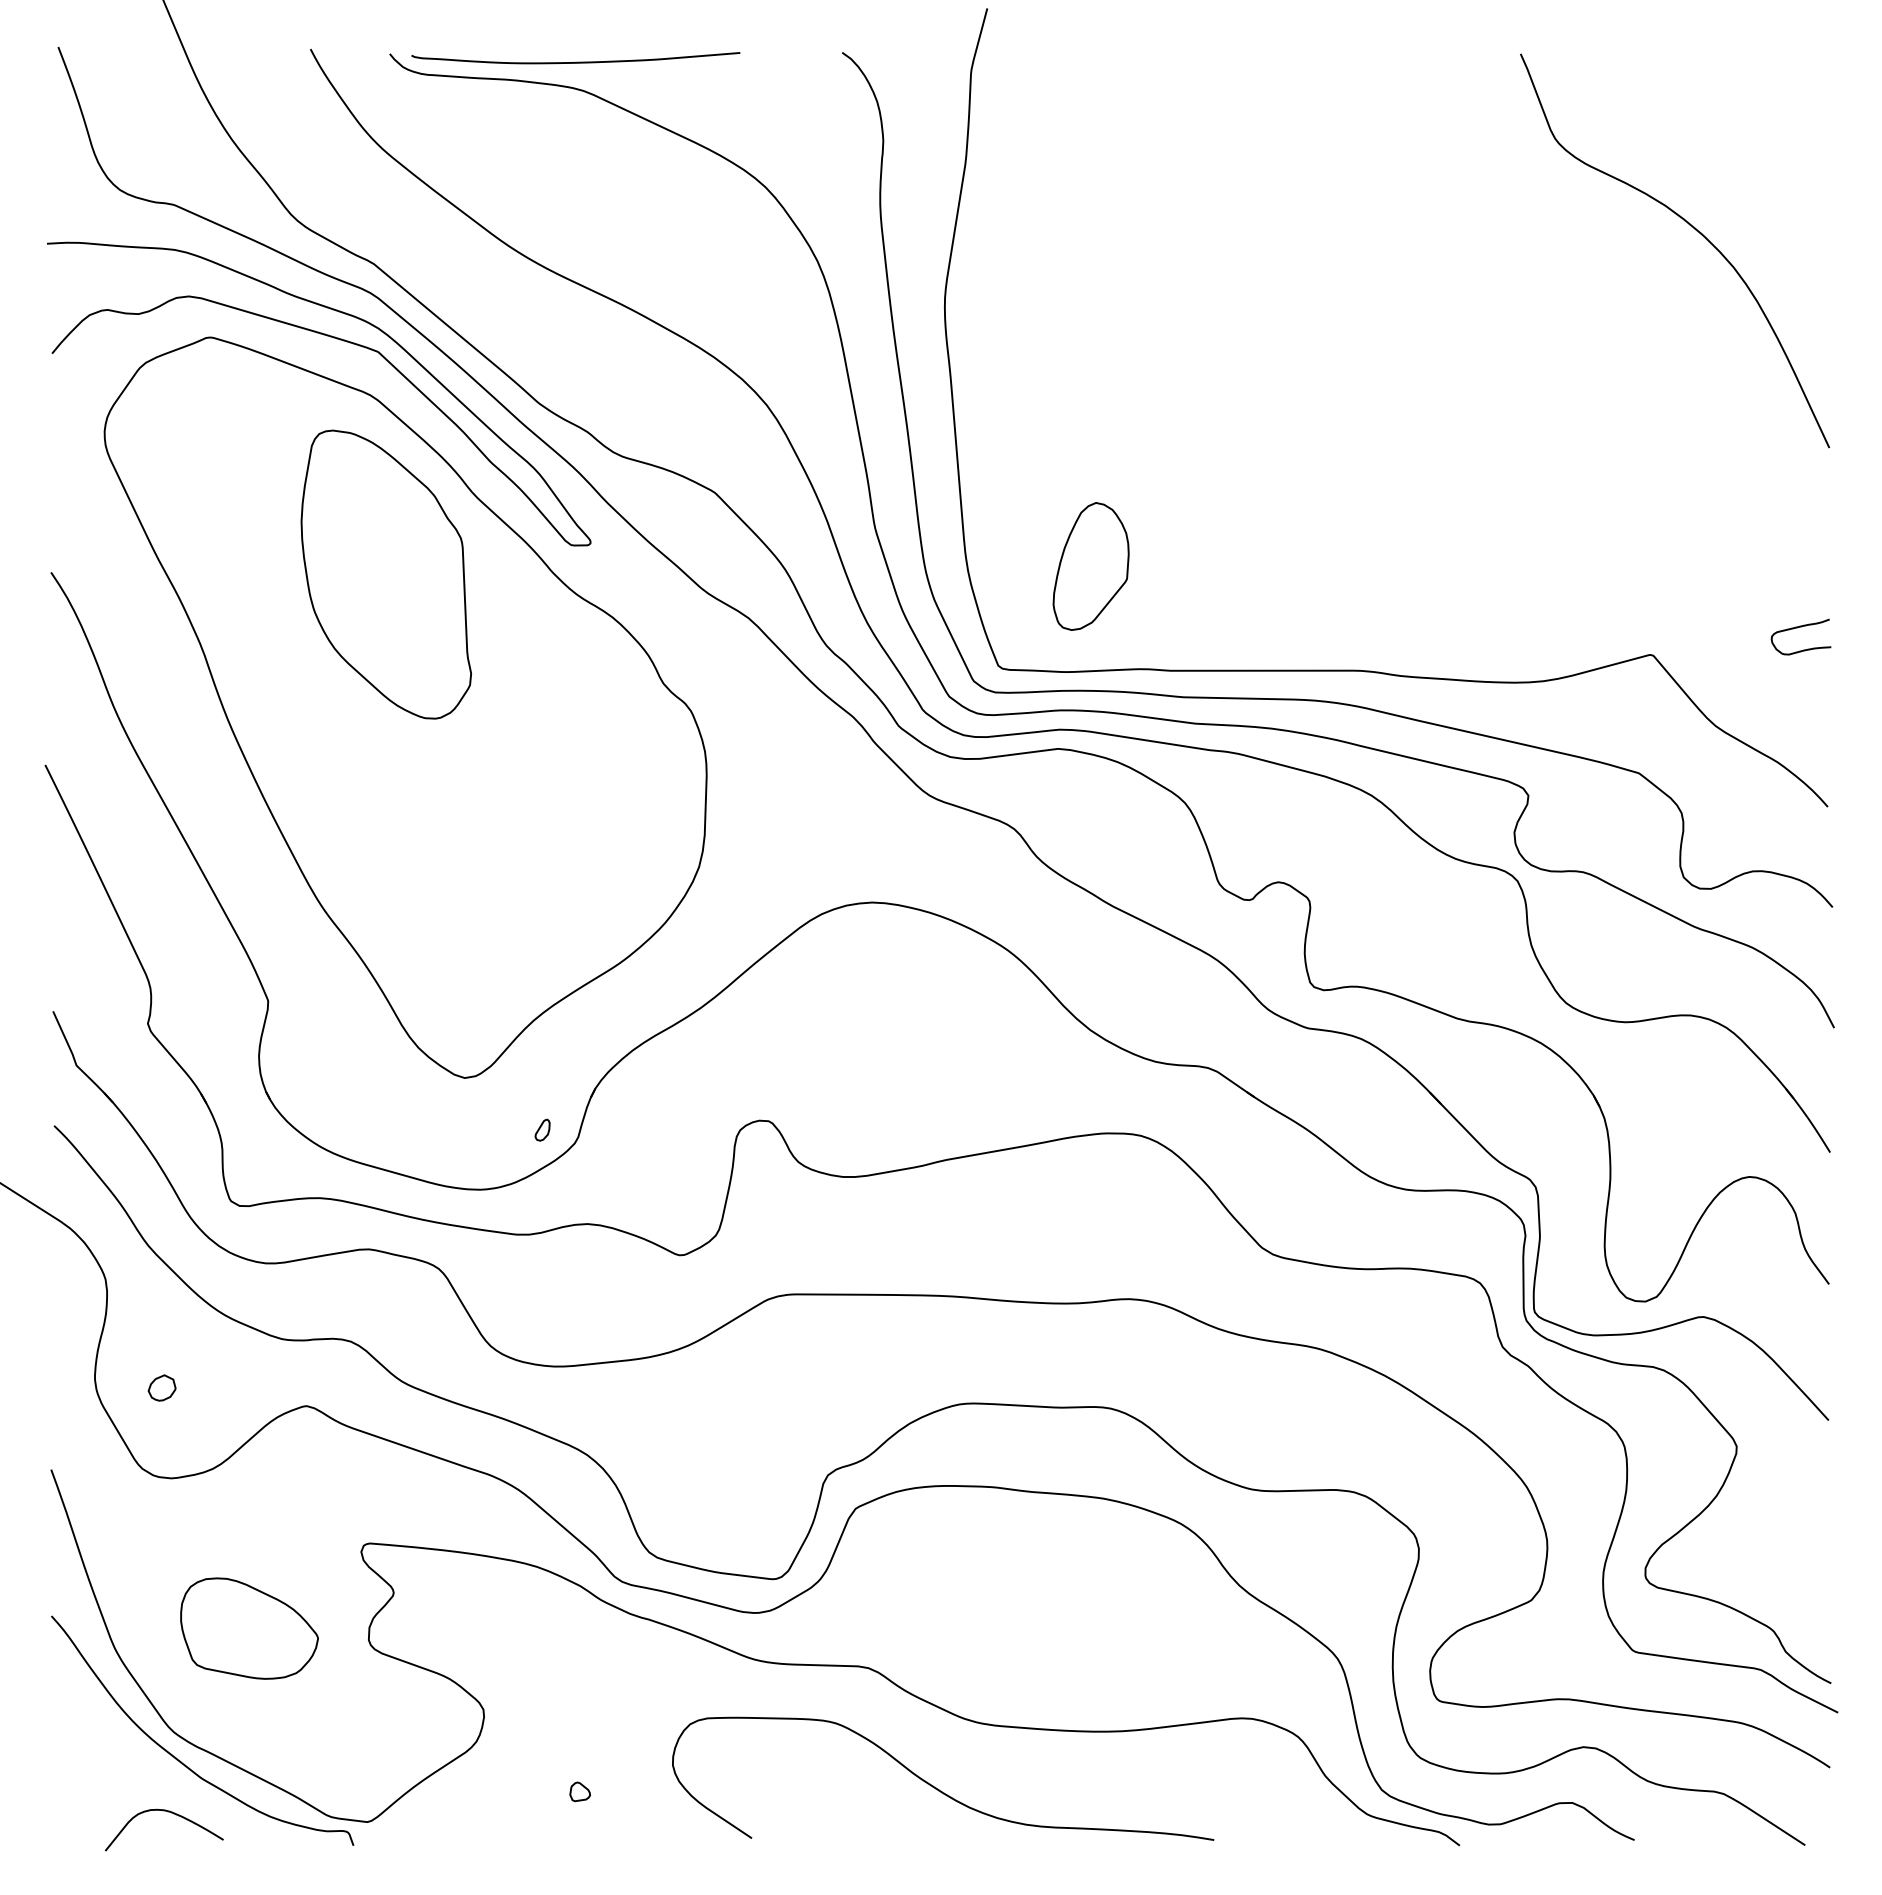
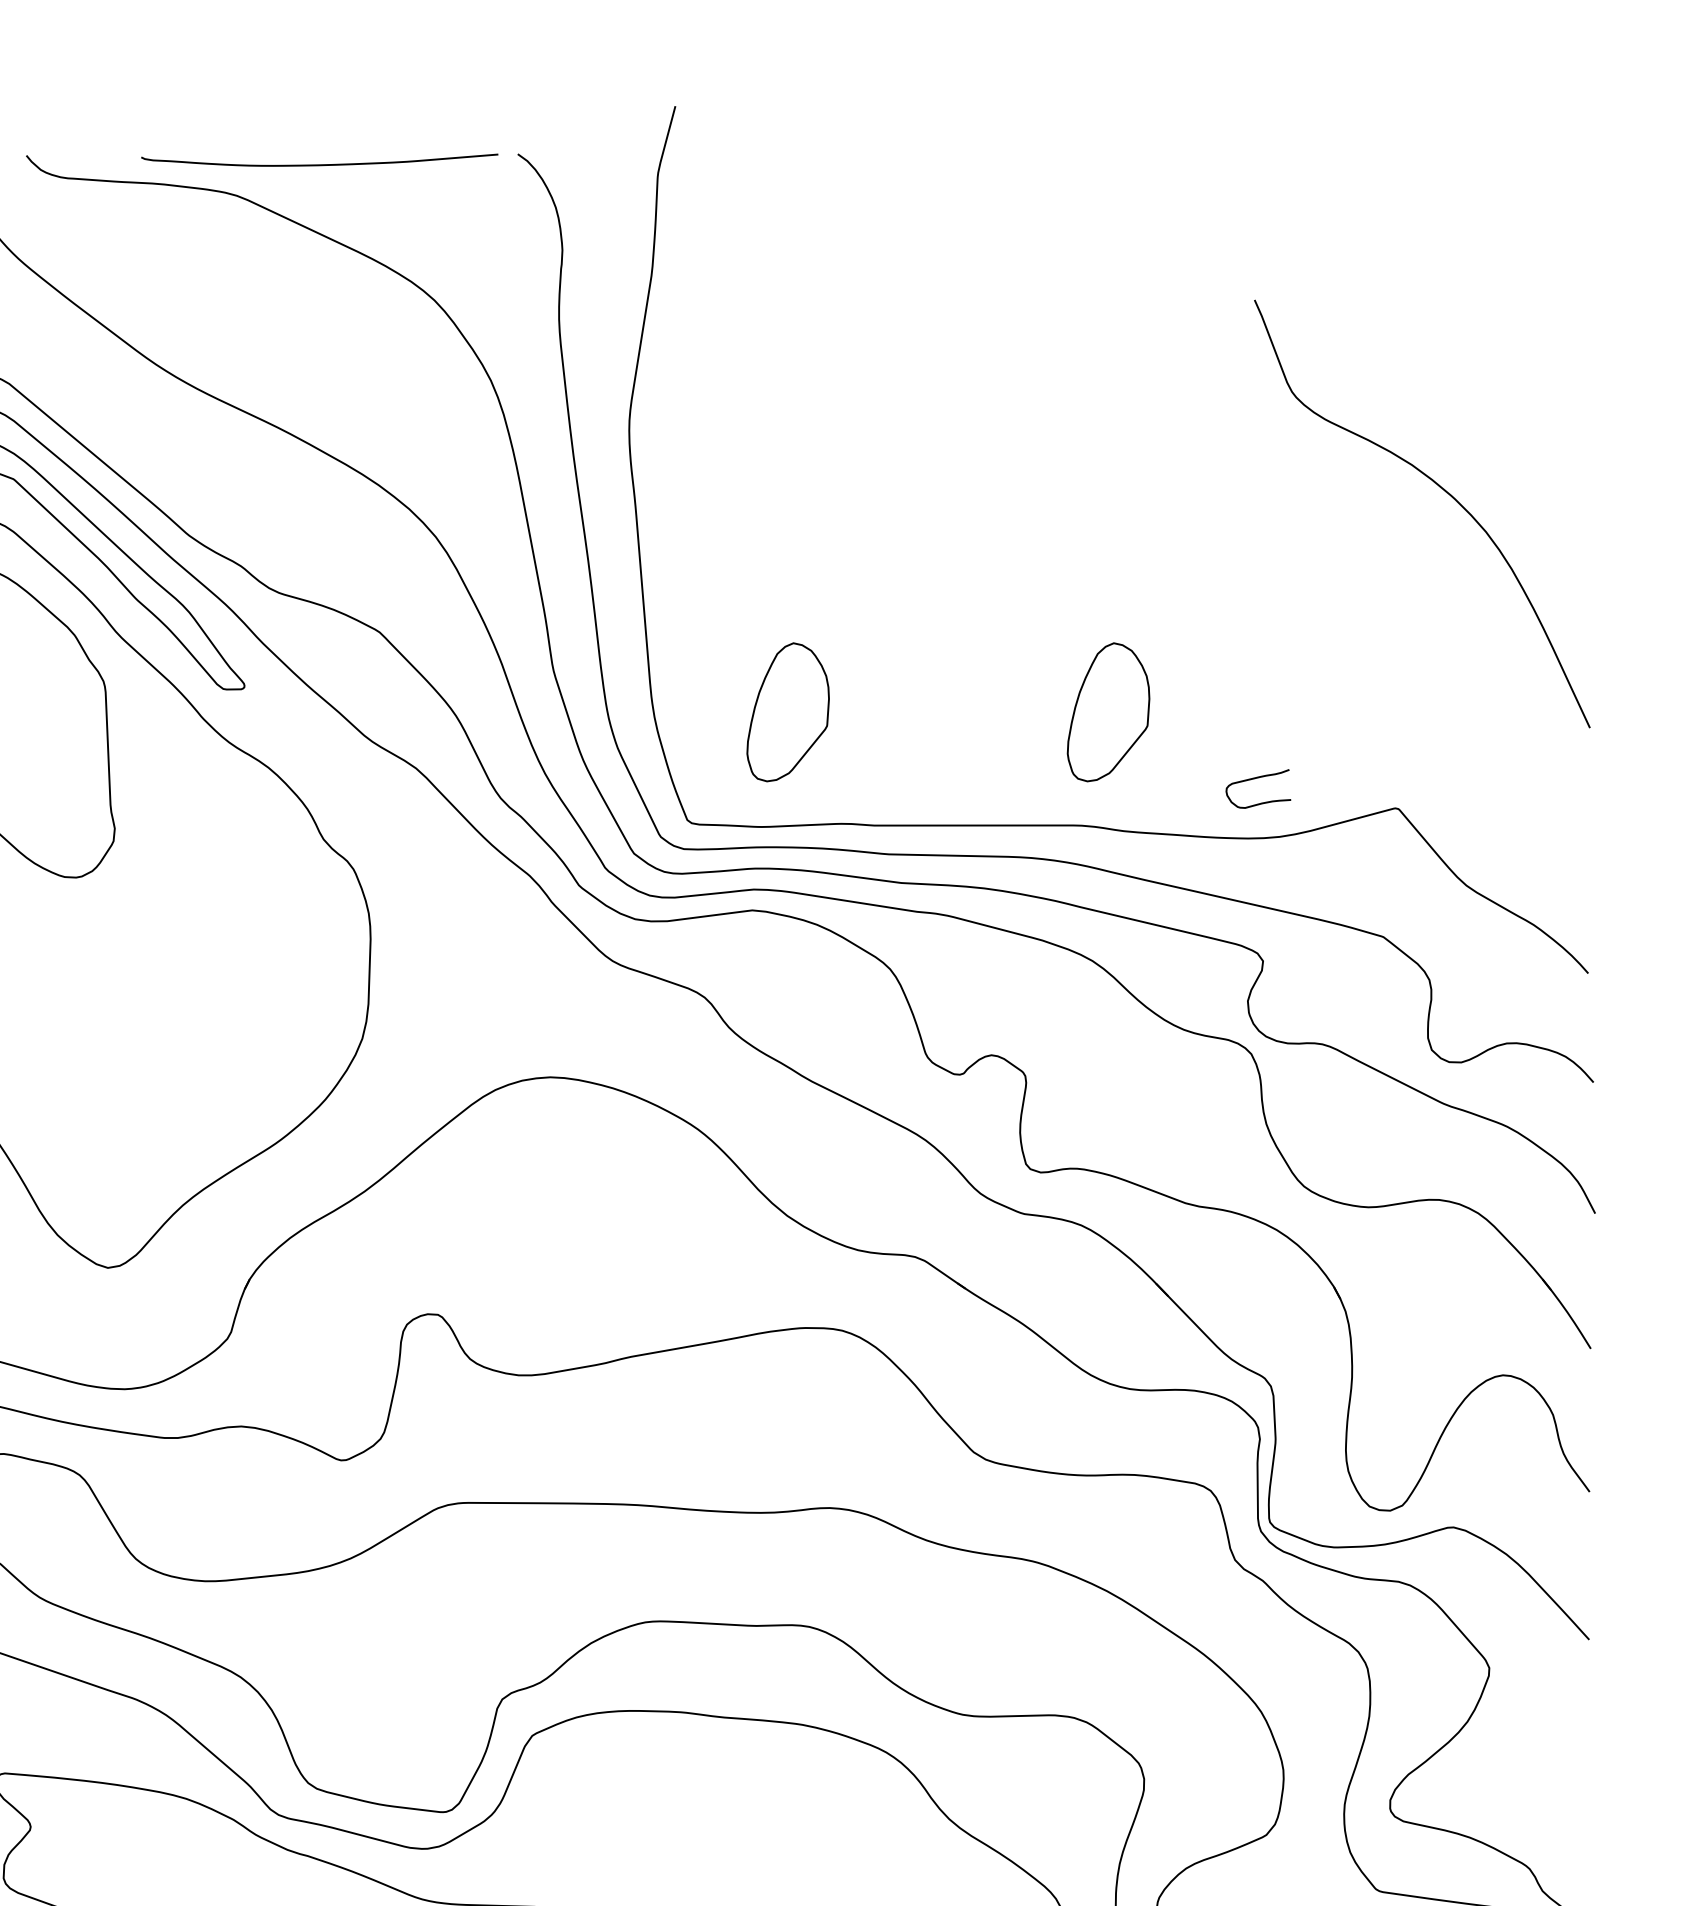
curve: (575, 61) -> (319, 163), moved
curve: (1695, 230) -> (1444, 491), moved
part: (1385, 566) -> (1107, 712), added
curve: (1797, 628) -> (1254, 779), moved
part: (542, 1129) -> (192, 1323), removed

